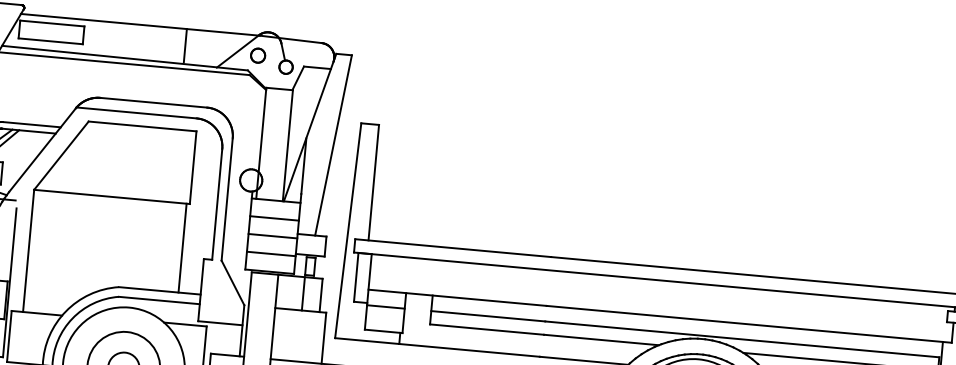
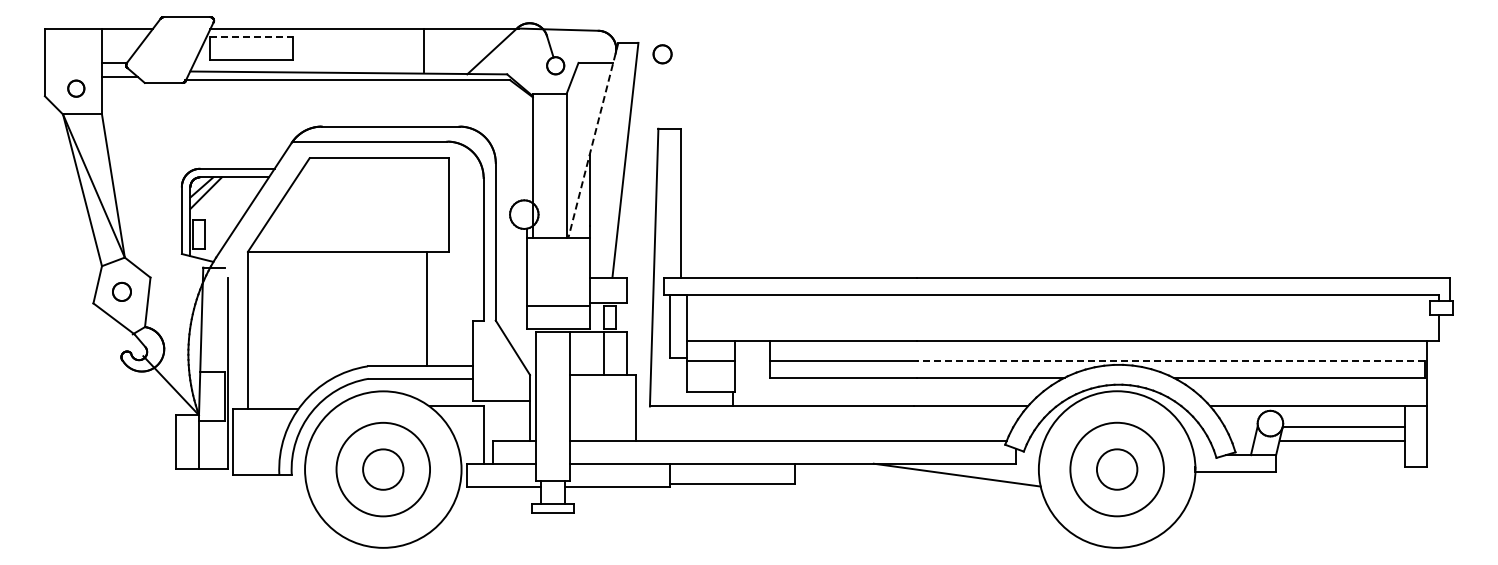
line: (52, 23) -> (252, 37), solid -> dashed
part: (258, 55) -> (662, 54), moved
line: (310, 127) -> (593, 140), solid -> dashed
line: (274, 218) -> (558, 260), removed
line: (272, 236) -> (558, 283), removed
line: (182, 247) -> (427, 308), moved
line: (742, 339) -> (1170, 360), solid -> dashed

